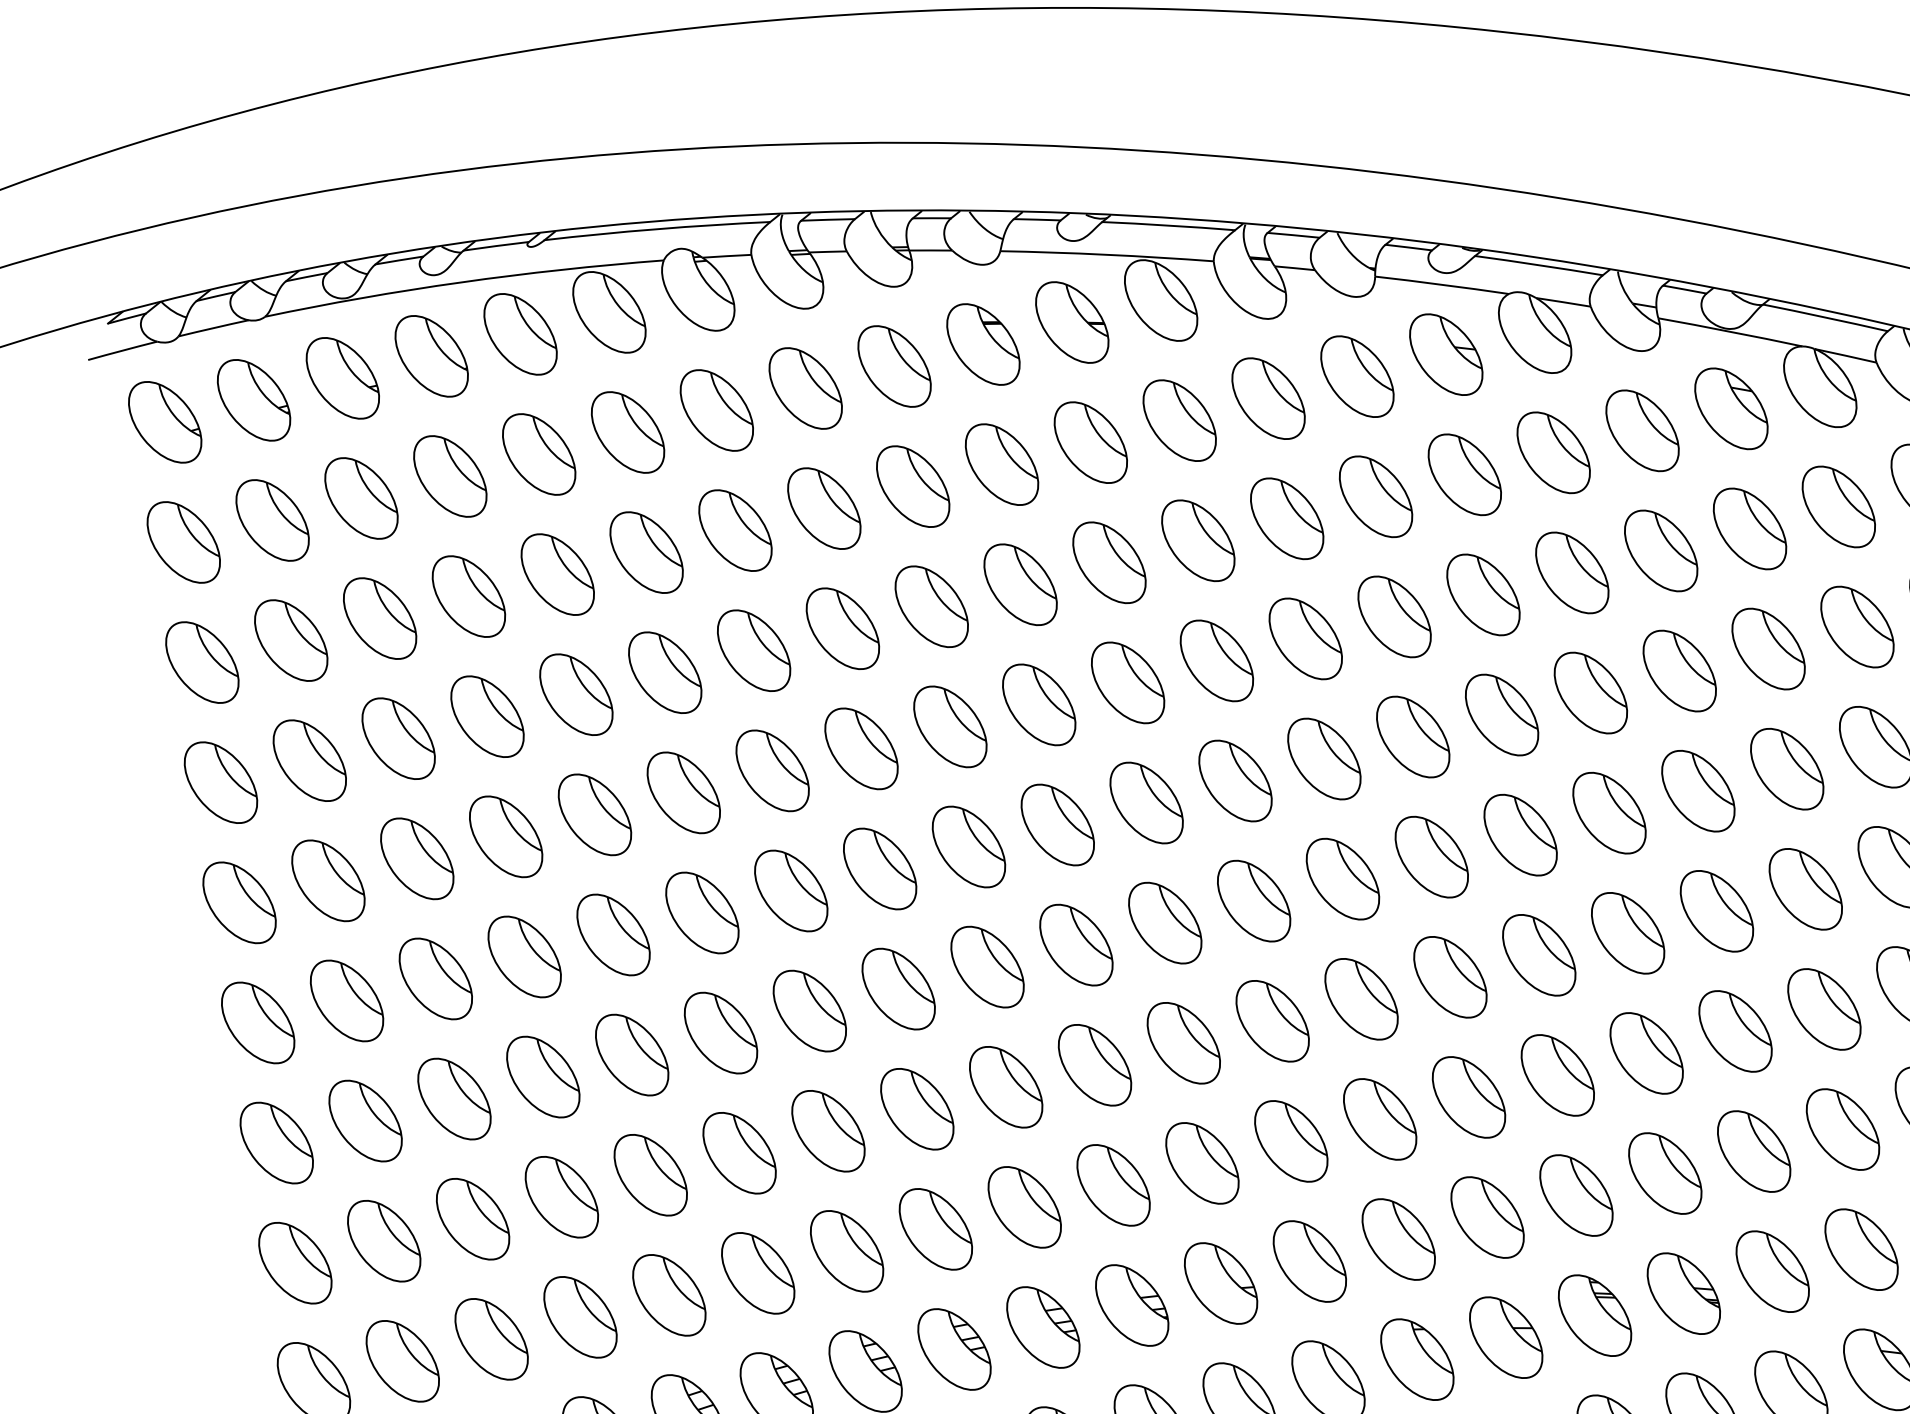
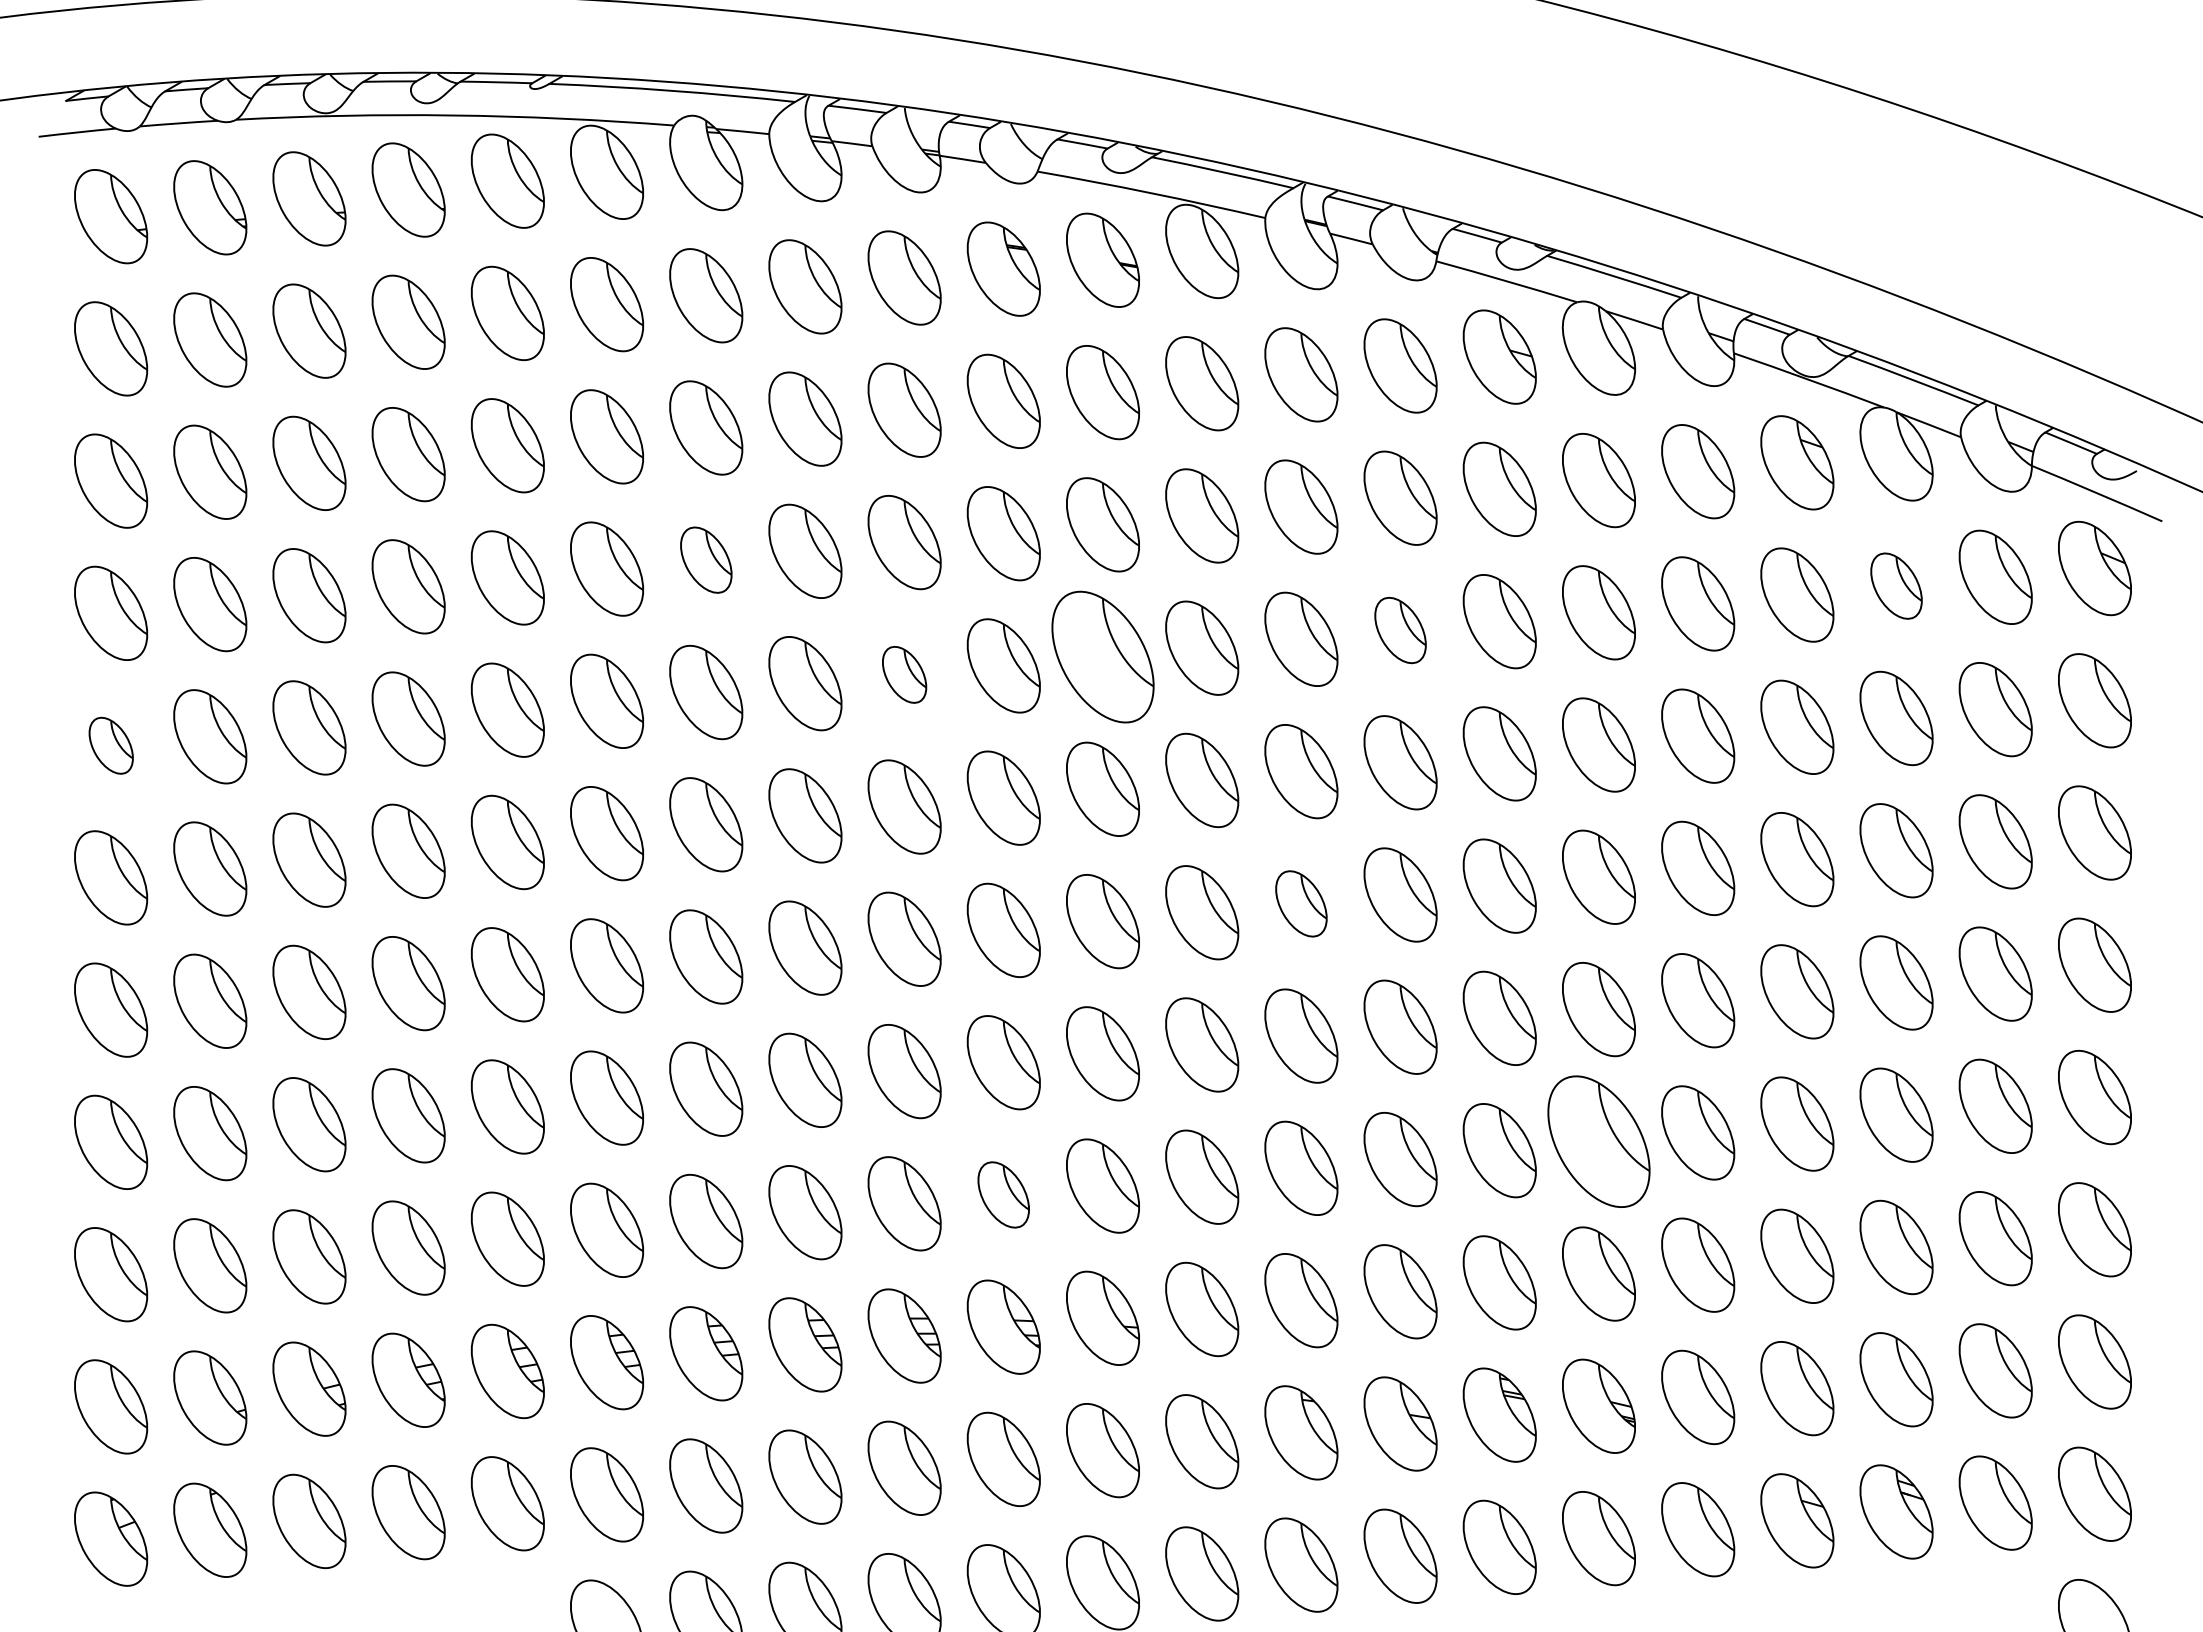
part: (1838, 506) -> (1896, 585), size x0.7
part: (1394, 616) -> (1400, 630), size x0.7
part: (754, 650) -> (706, 559), size x0.7
part: (1127, 682) -> (1102, 656), size x1.4
part: (950, 726) -> (904, 674), size x0.6
part: (1342, 878) -> (1301, 903), size x0.7
part: (239, 902) -> (111, 745), size x0.6
part: (1646, 1053) -> (1598, 1141), size x1.4
part: (1113, 1185) -> (1003, 1194), size x0.7

